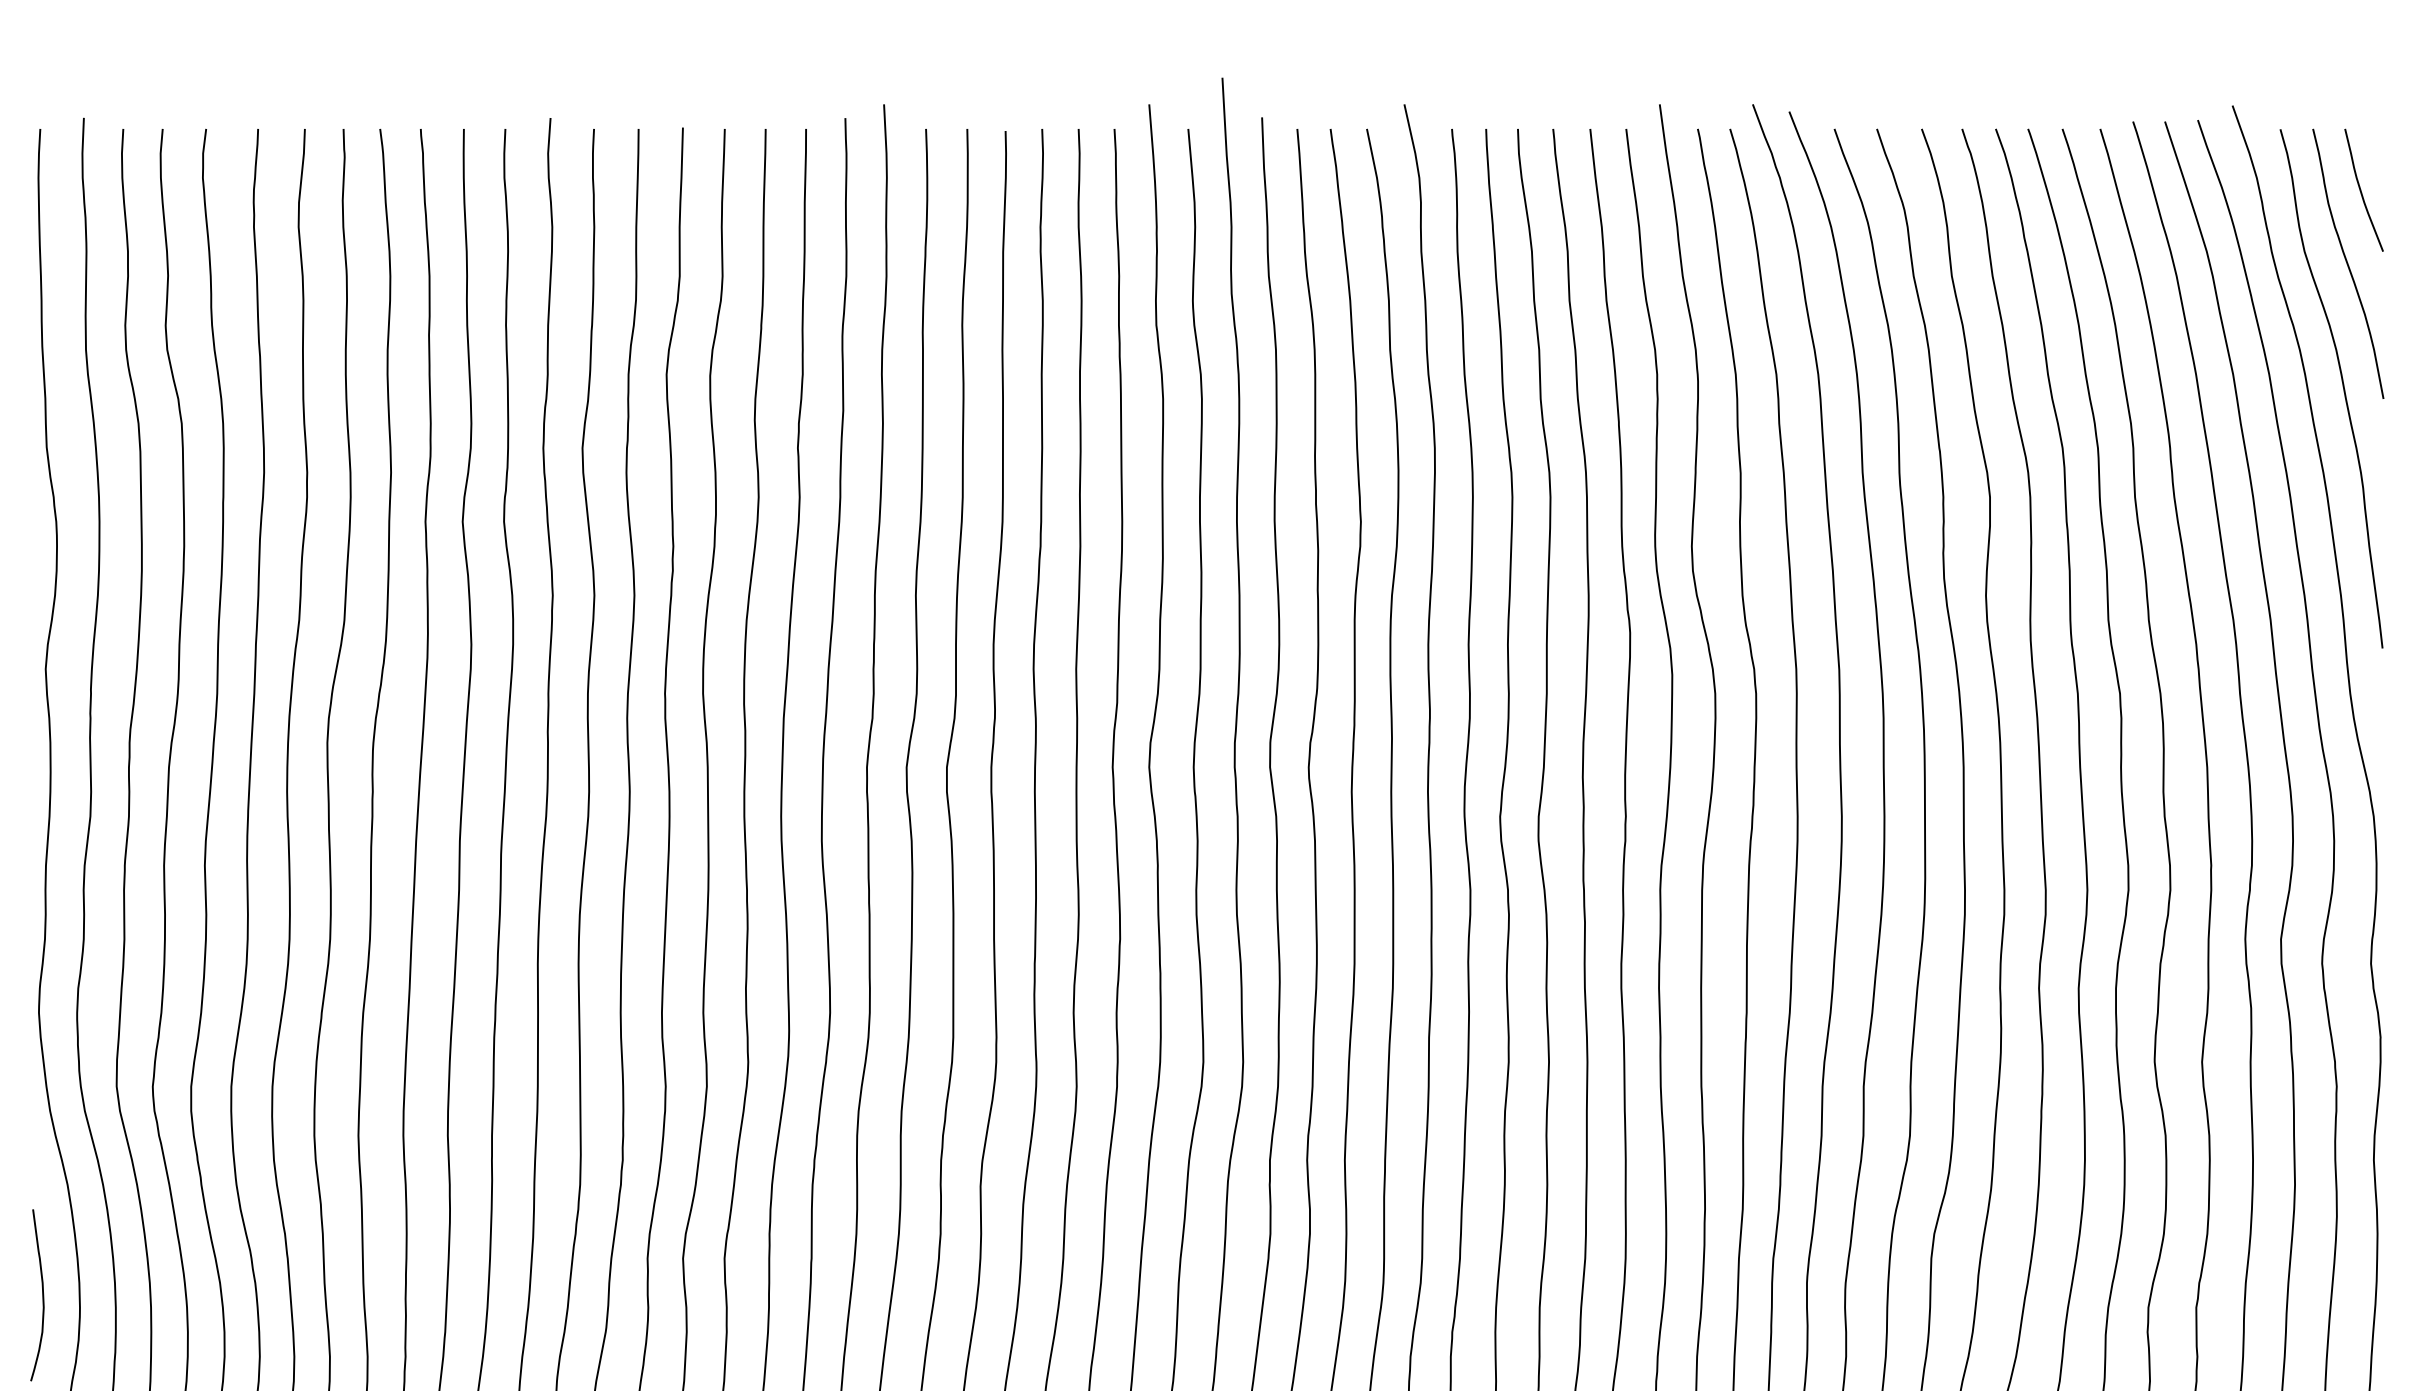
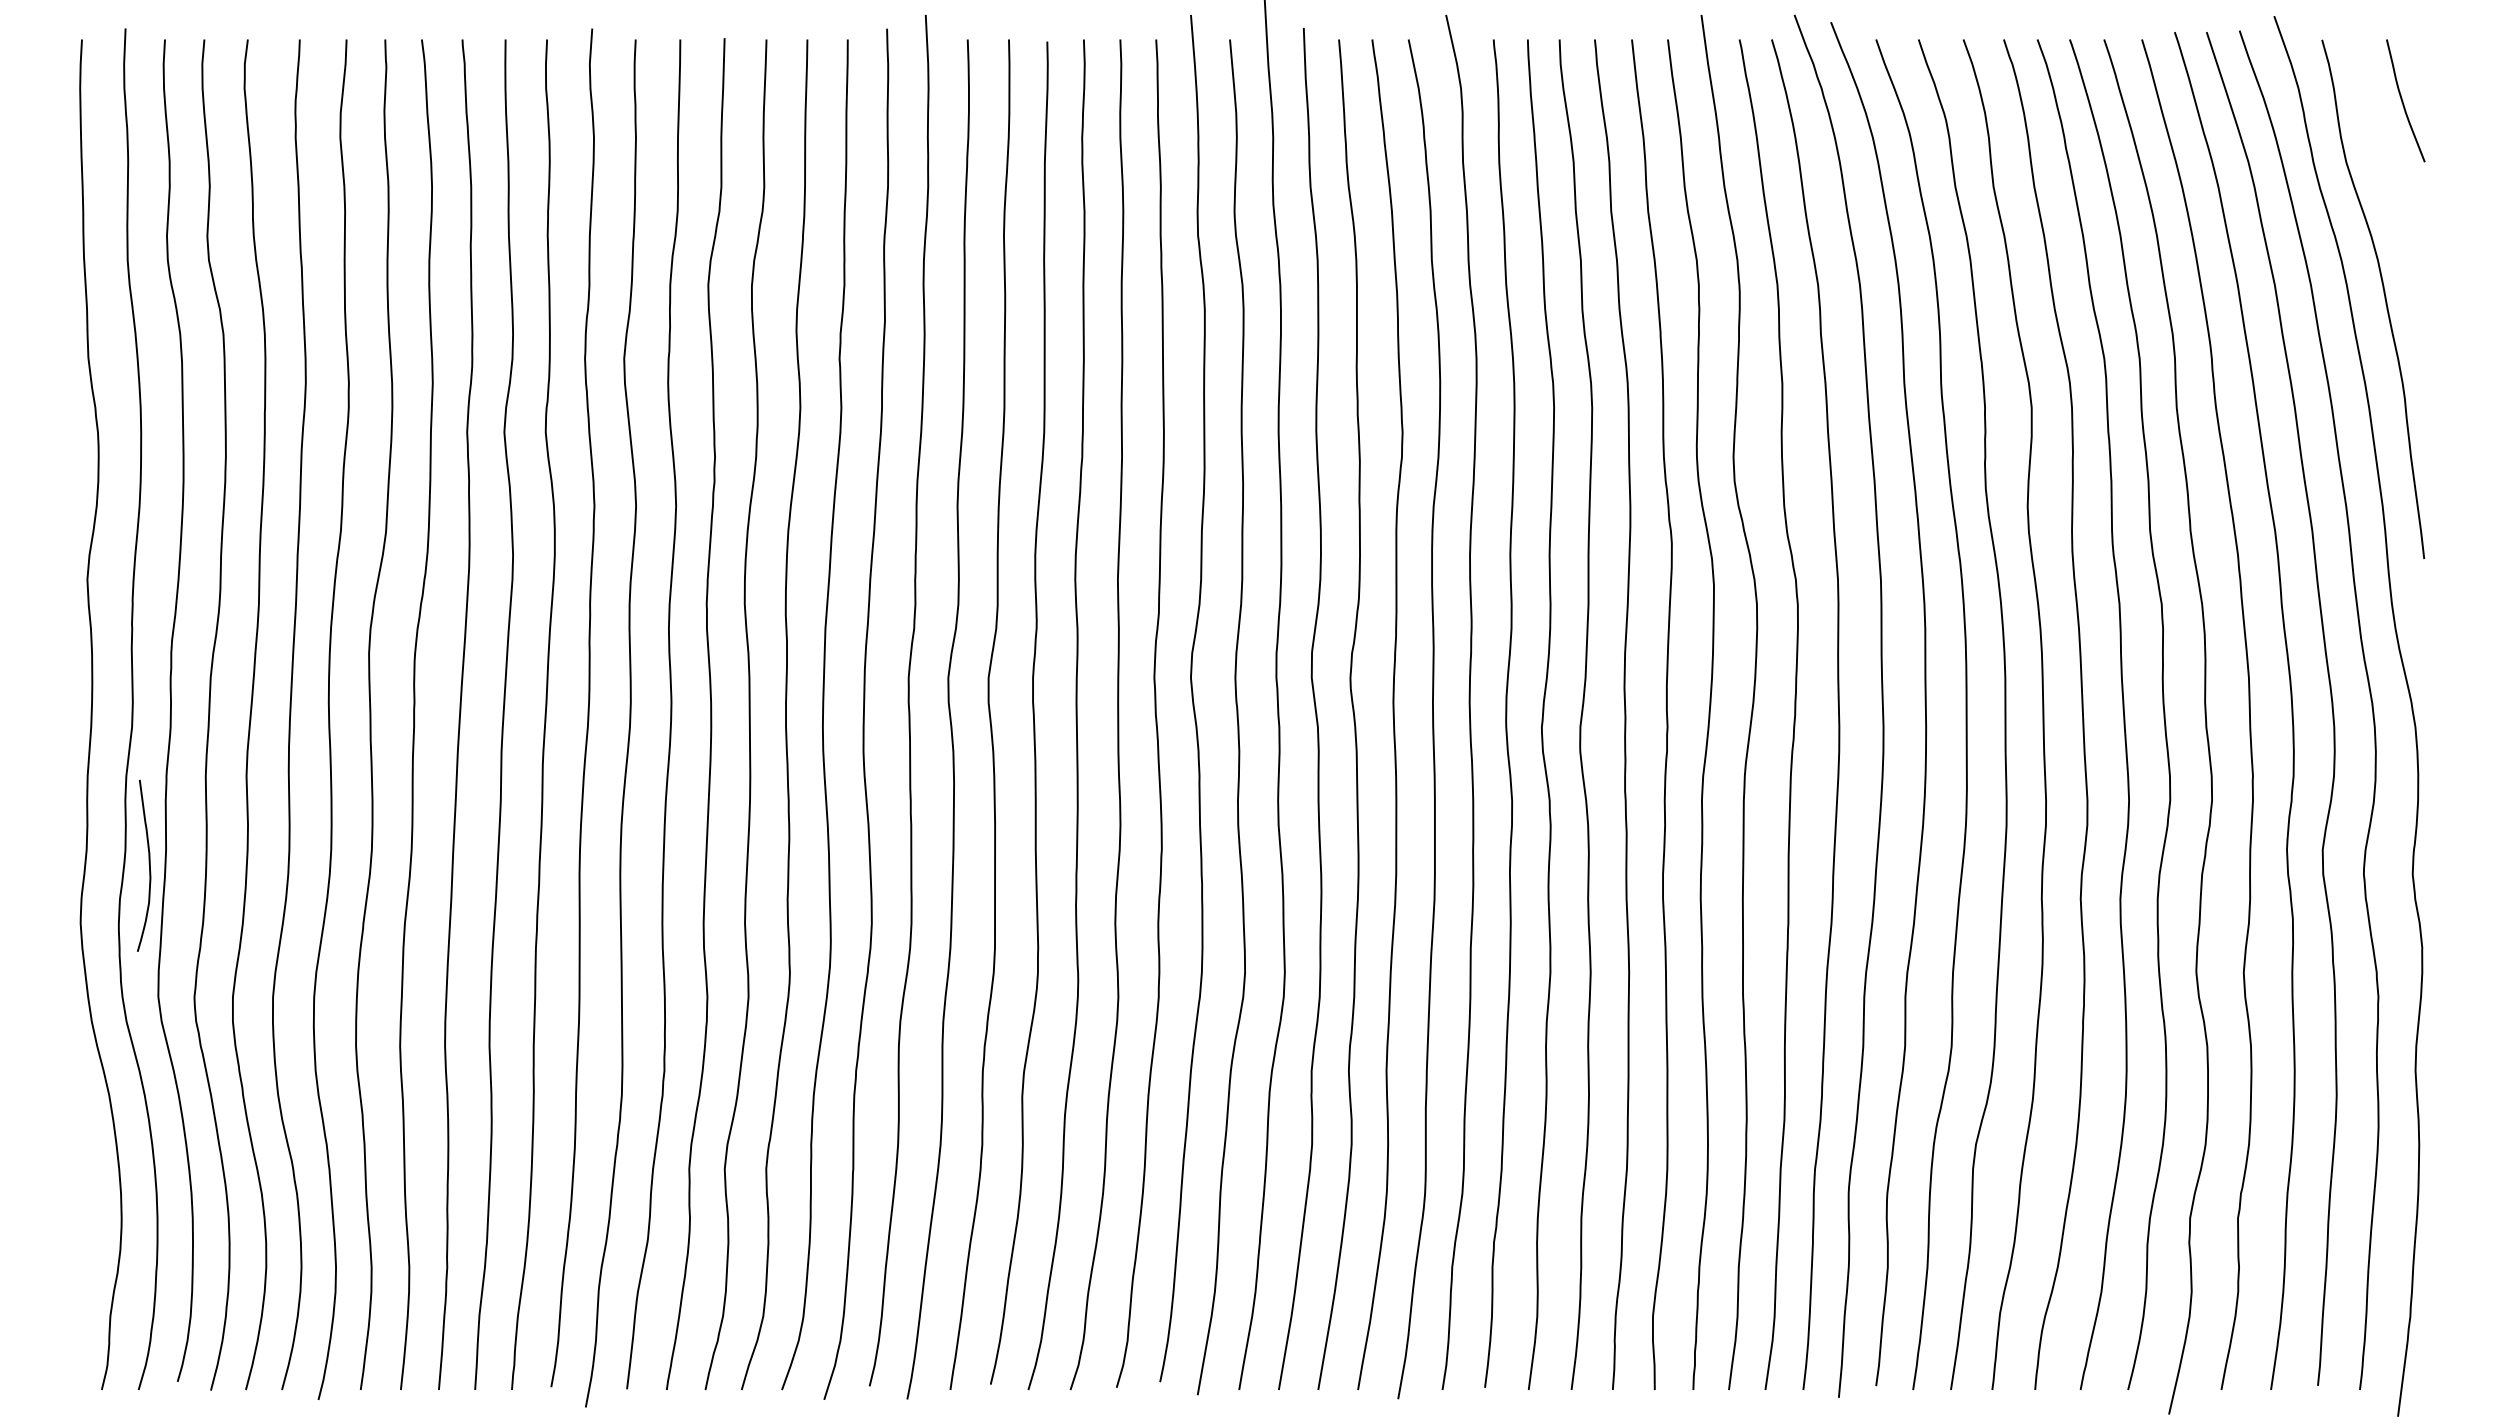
curve: (2347, 263) -> (2389, 174), removed
curve: (41, 1292) -> (148, 863), moved

